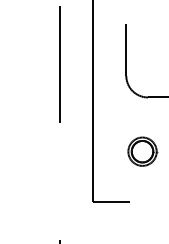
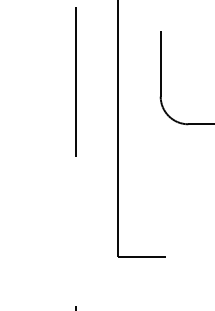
part: (142, 151) -> (181, 193), removed

